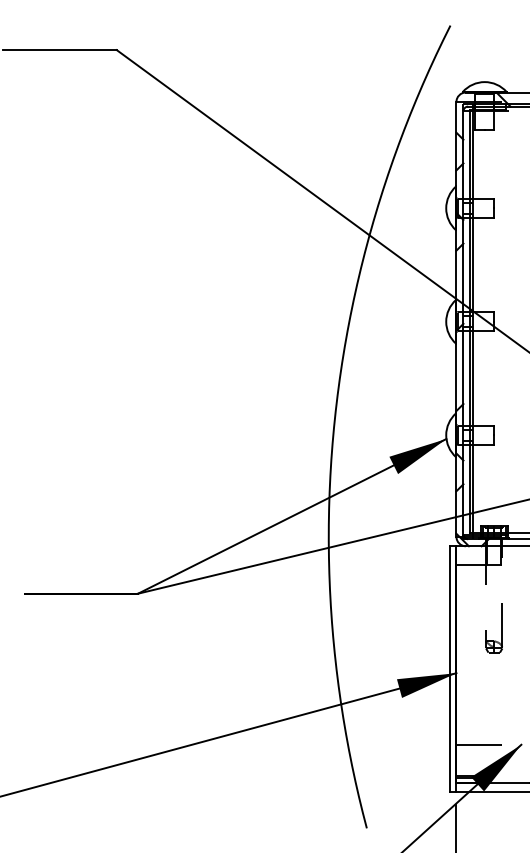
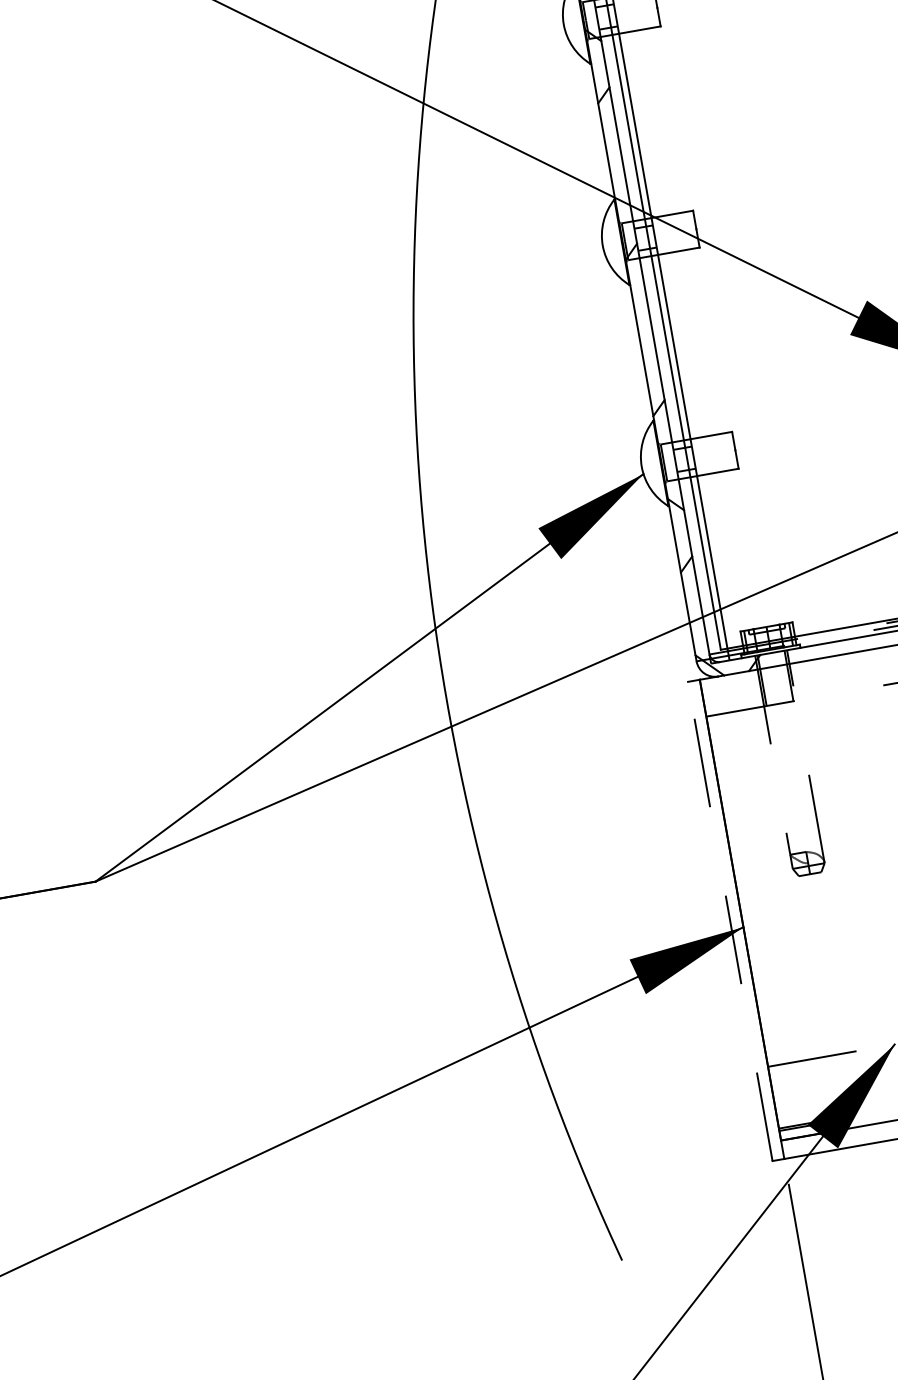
line: (450, 669) -> (730, 922), solid -> dashed

